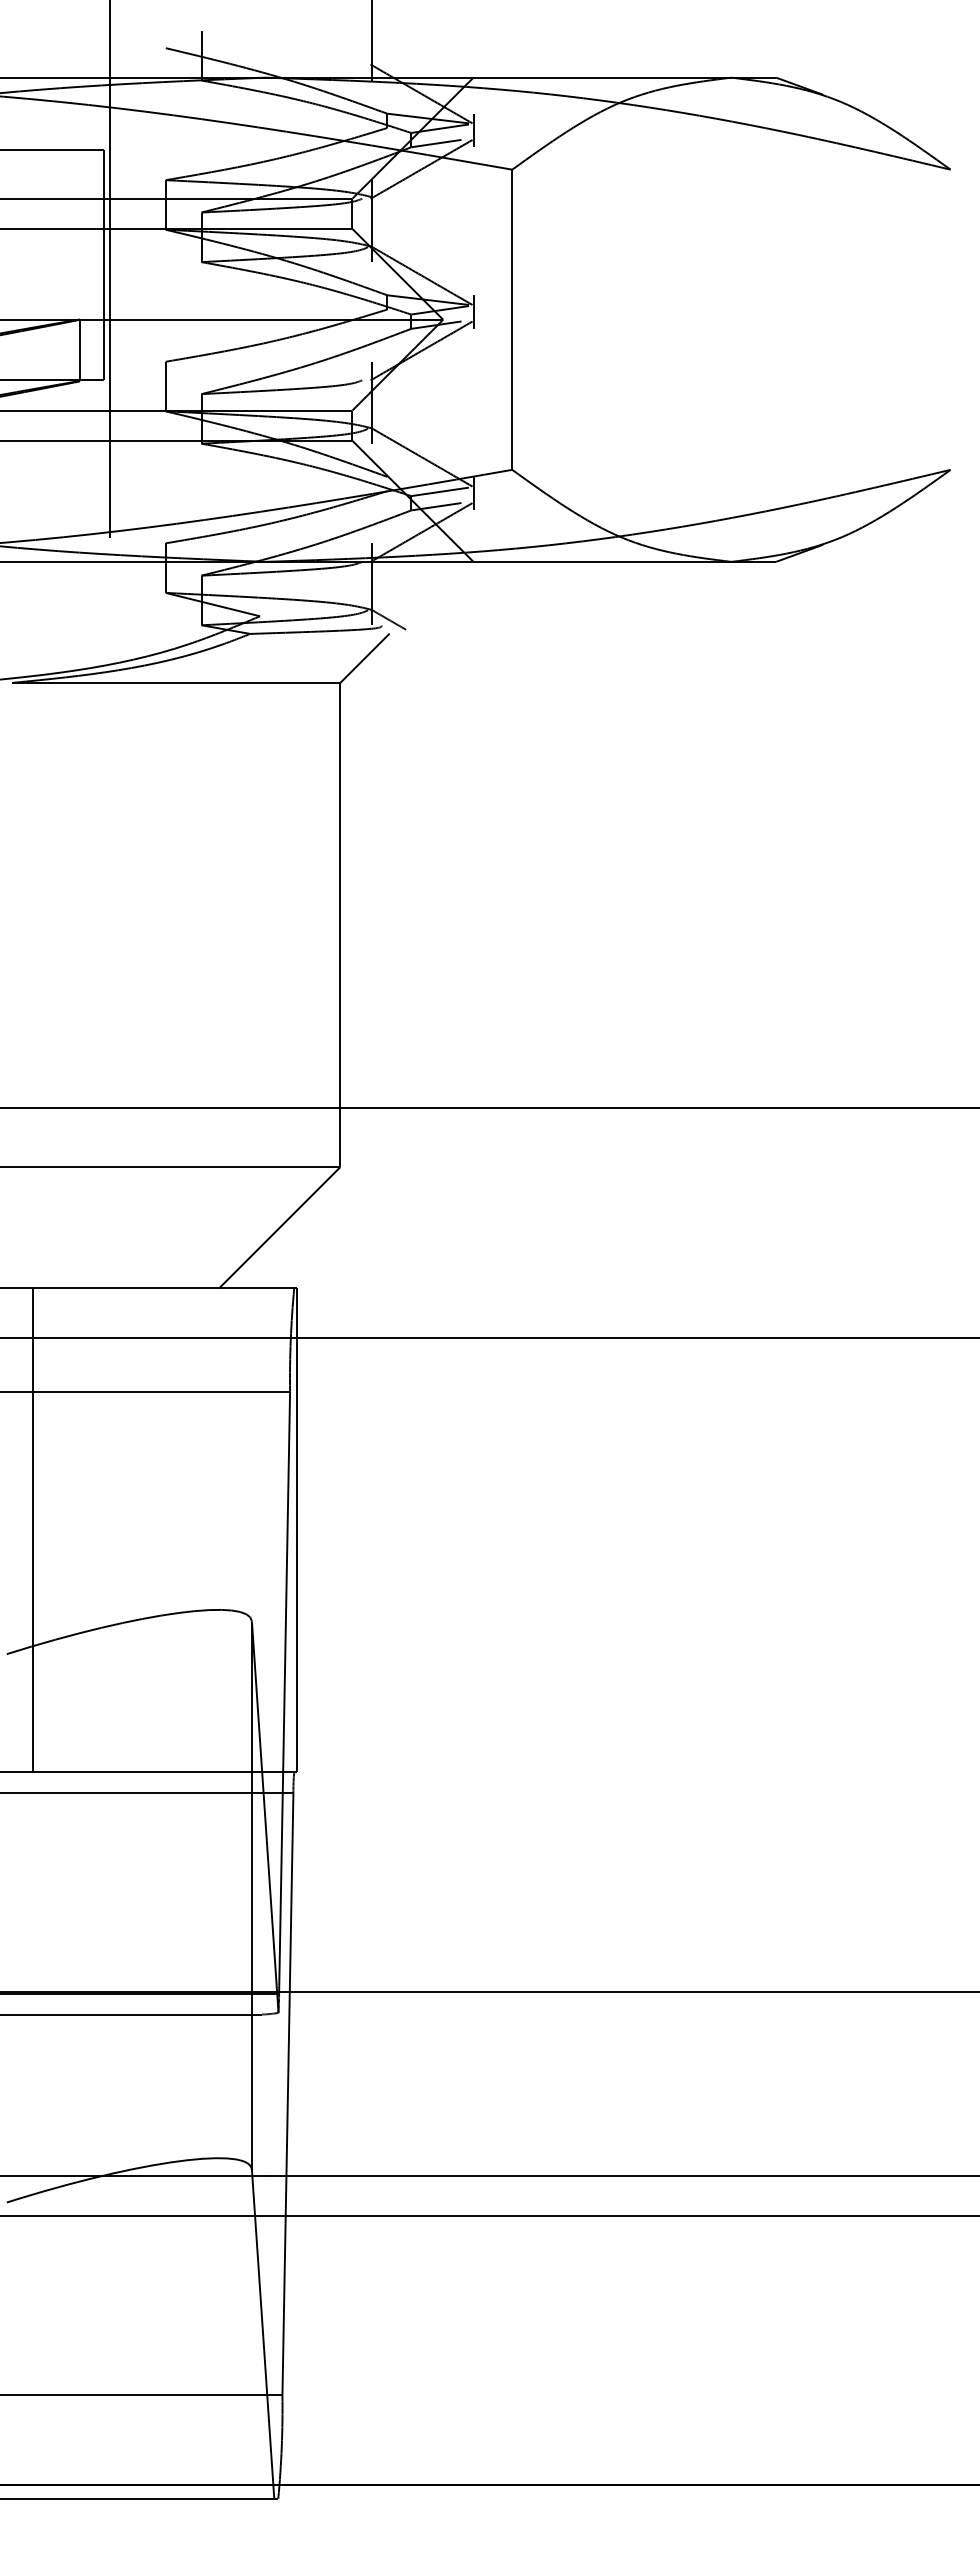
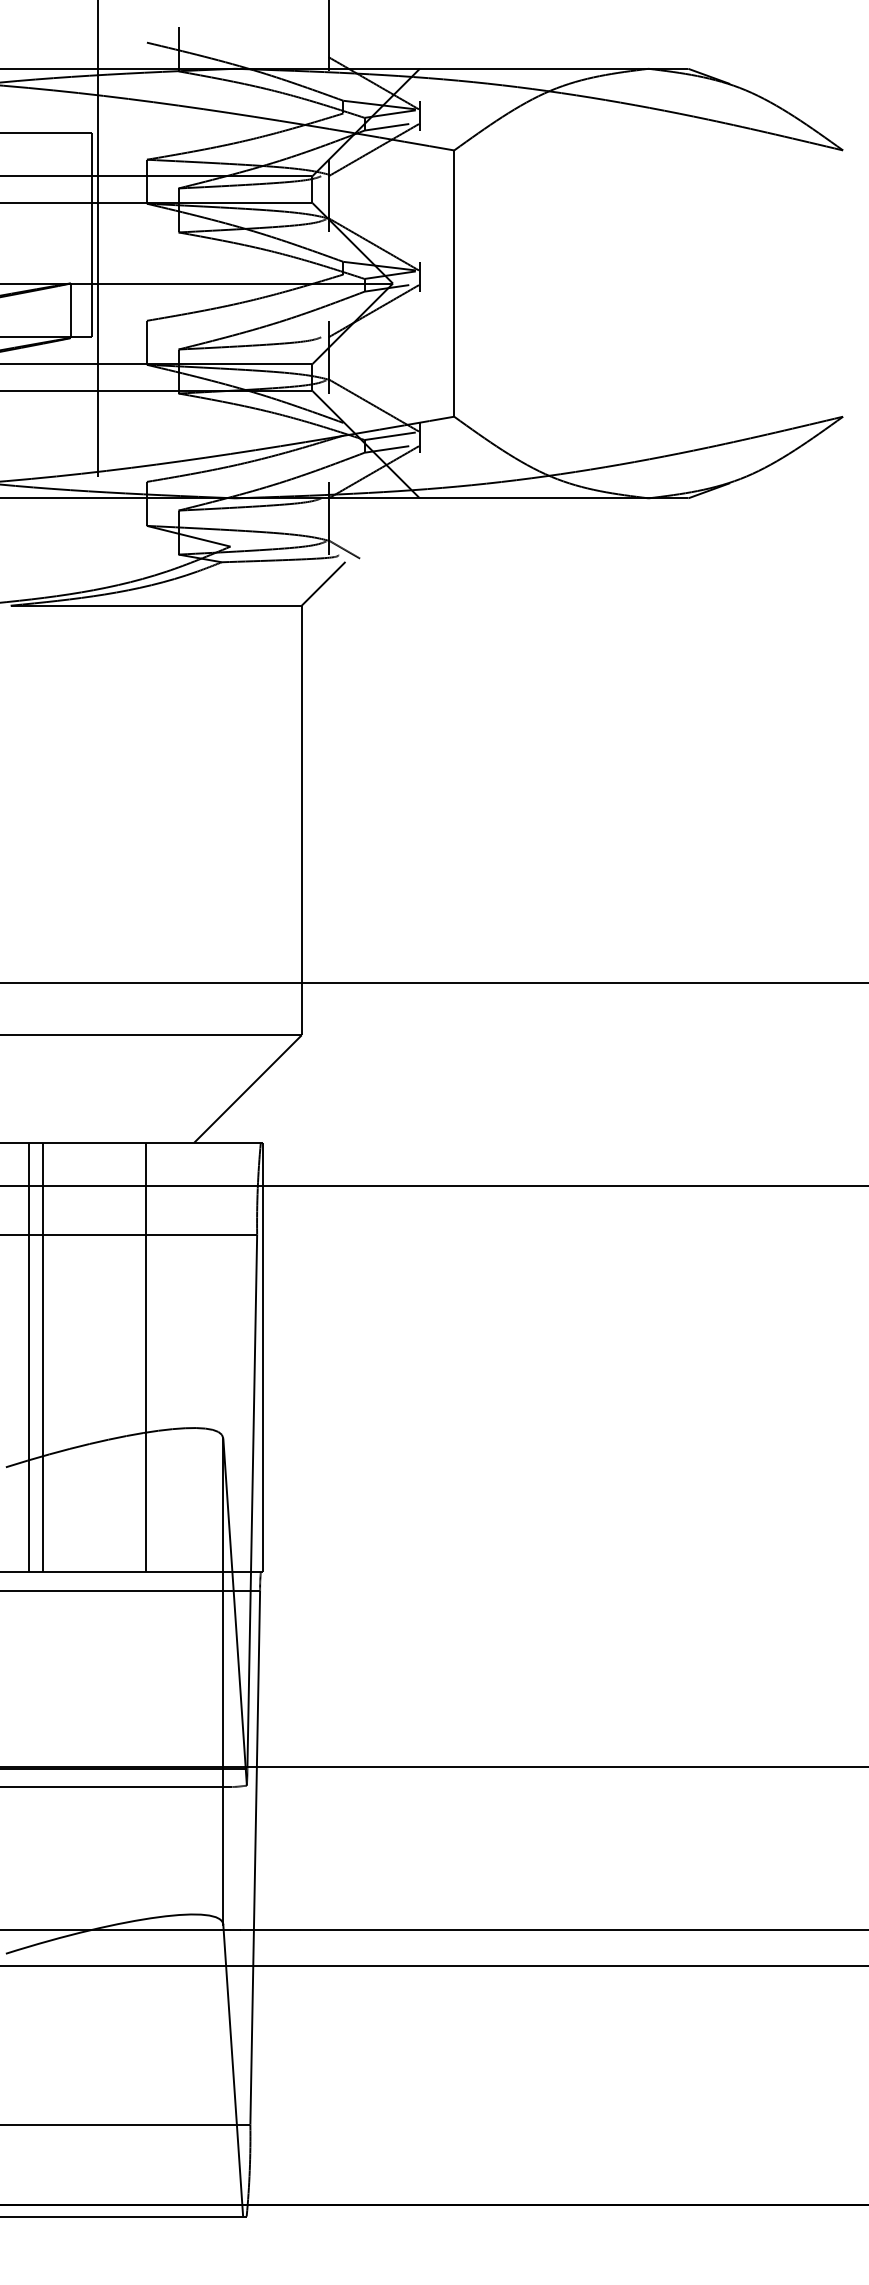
line: (48, 1530) -> (42, 1357), added
line: (164, 1530) -> (145, 1357), added

